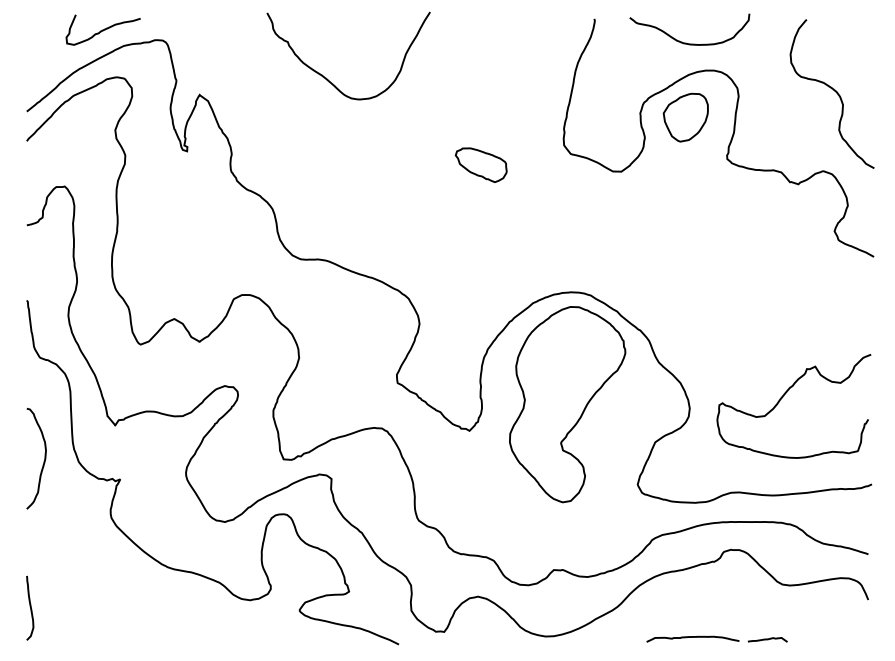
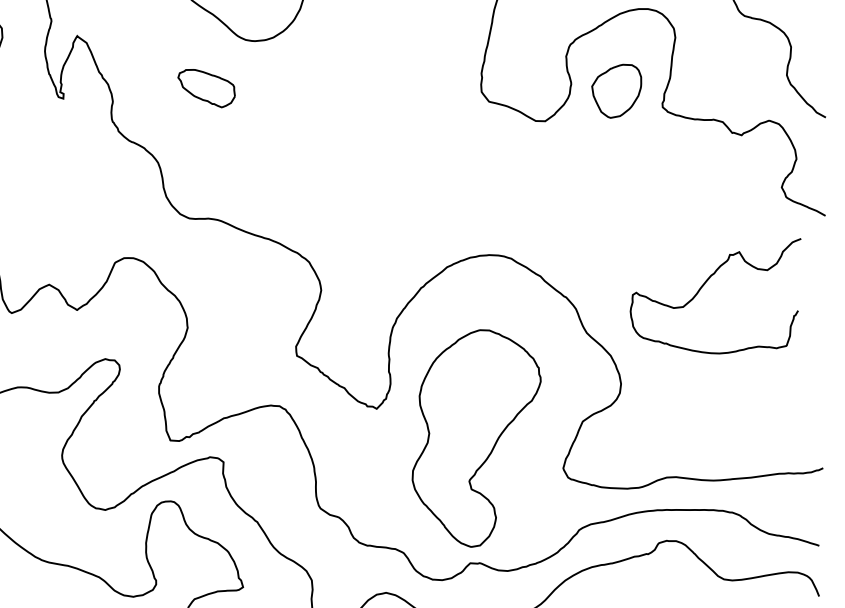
part: (685, 117) -> (616, 91), moved
part: (480, 164) -> (205, 87), moved
curve: (783, 397) -> (704, 286), moved
part: (567, 404) -> (476, 438), moved

